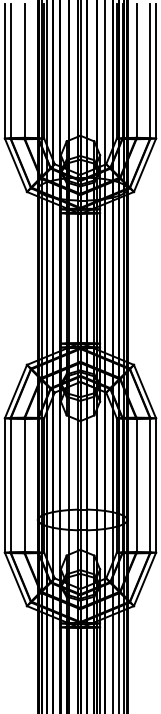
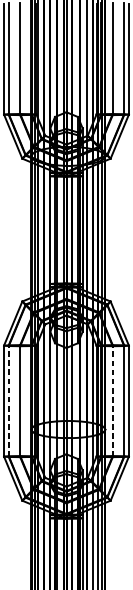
line: (10, 485) -> (8, 401), solid -> dashed
line: (136, 485) -> (112, 401), solid -> dashed

